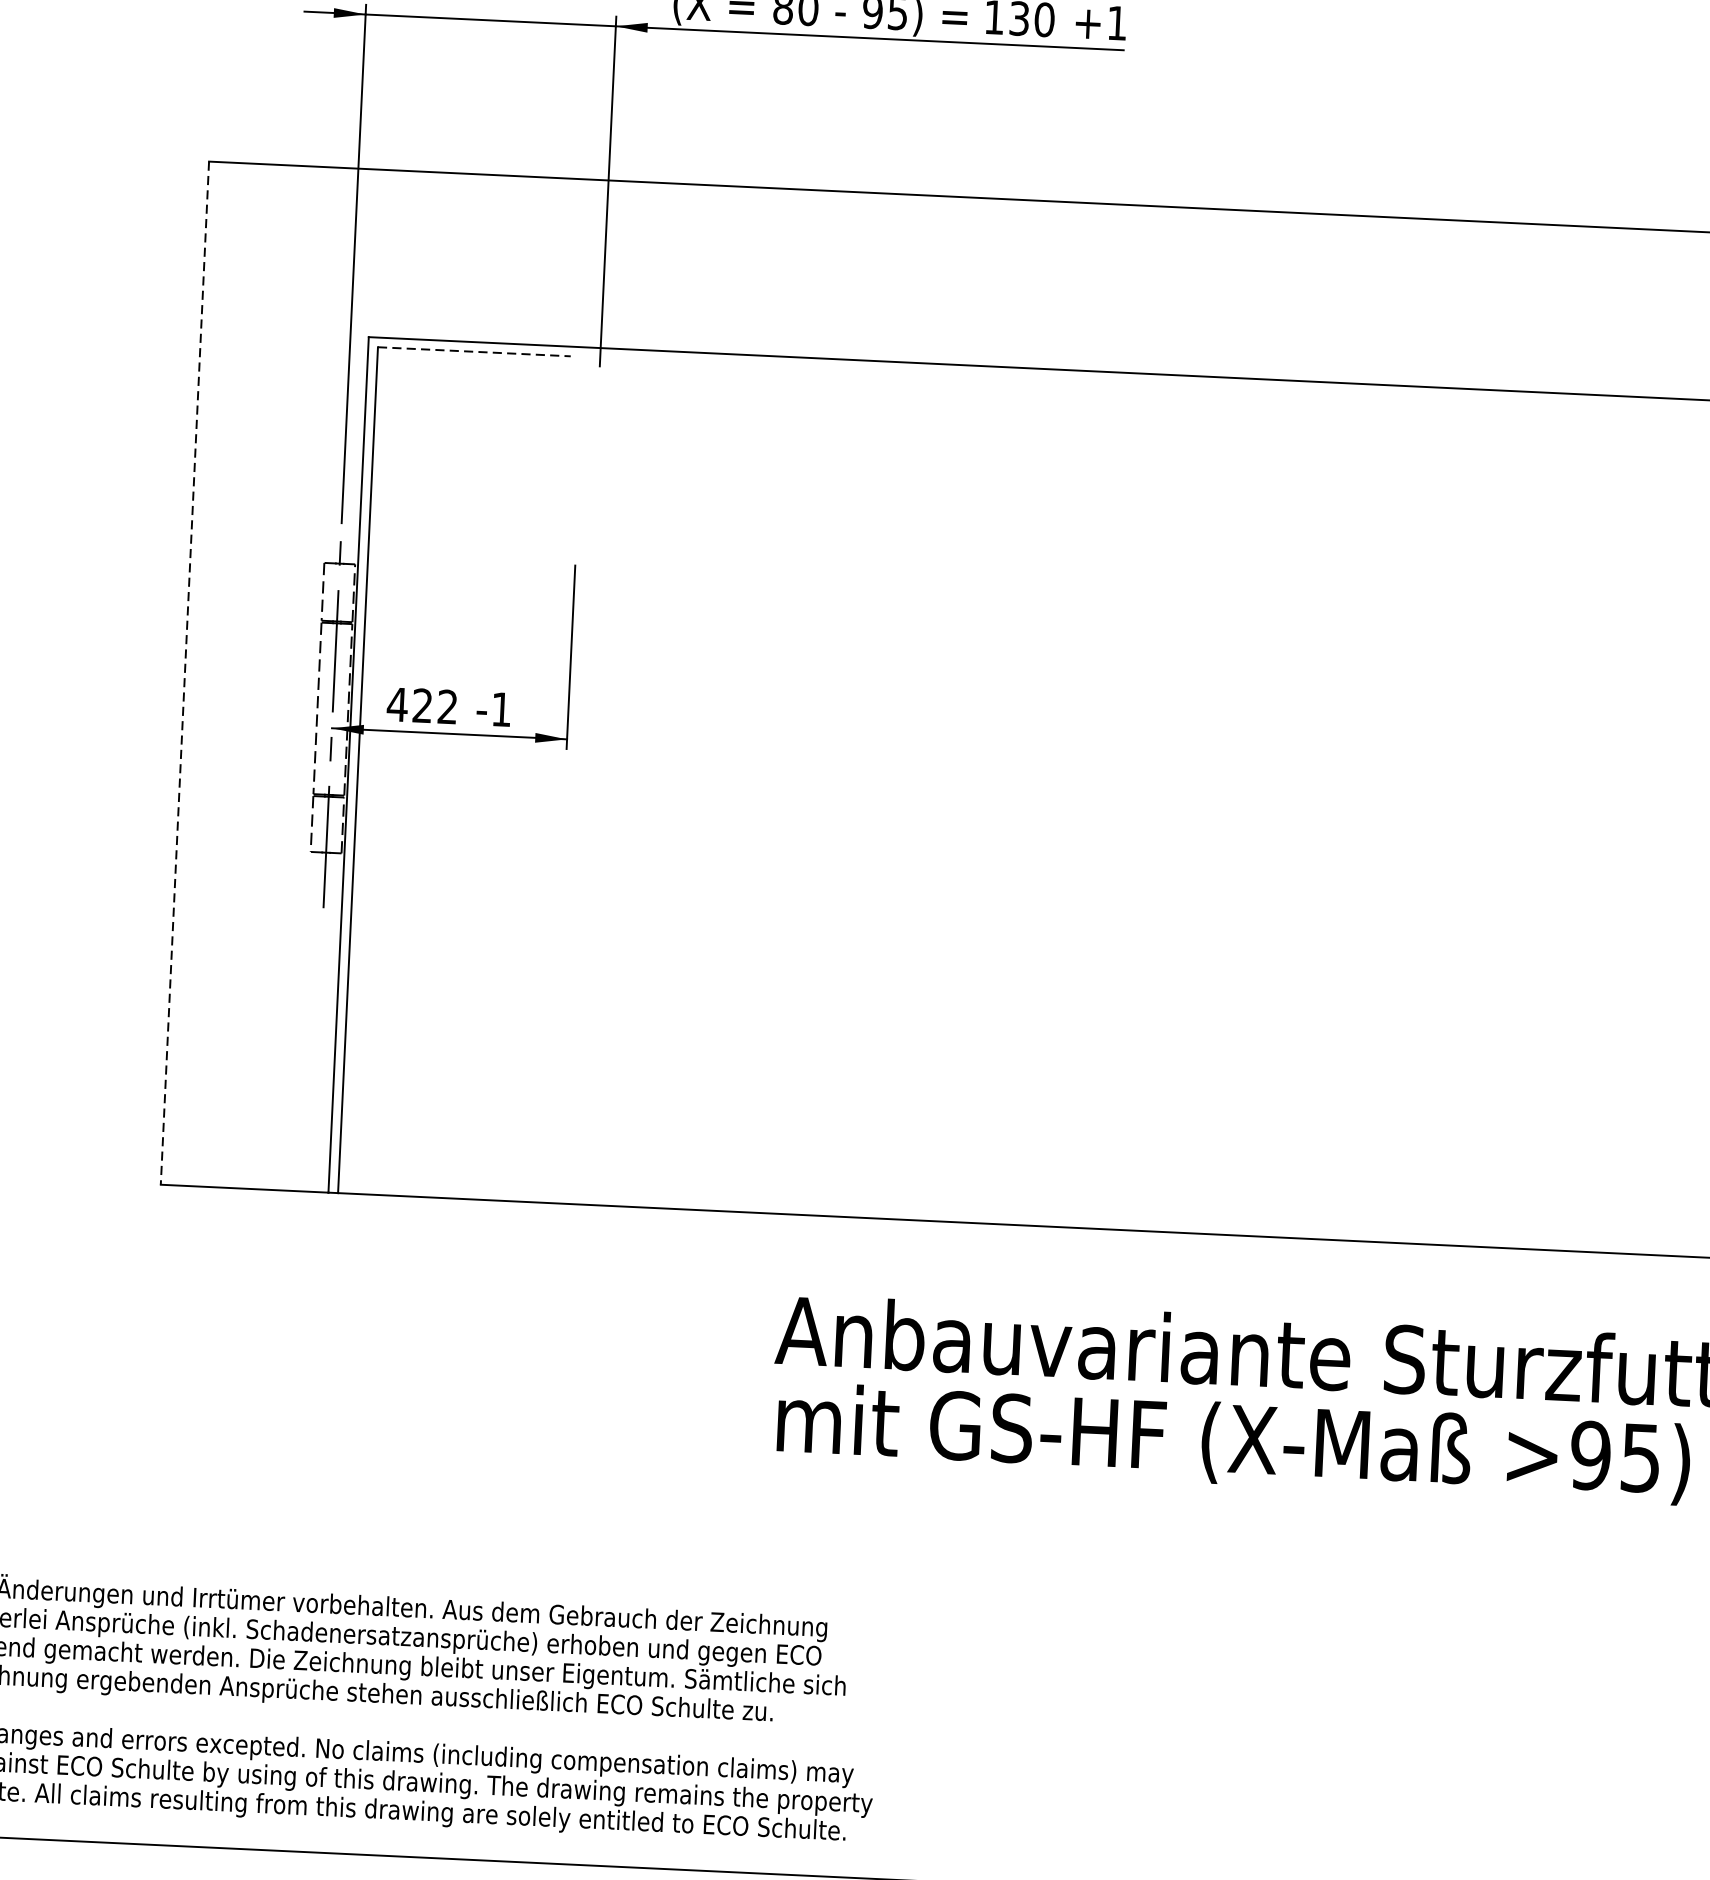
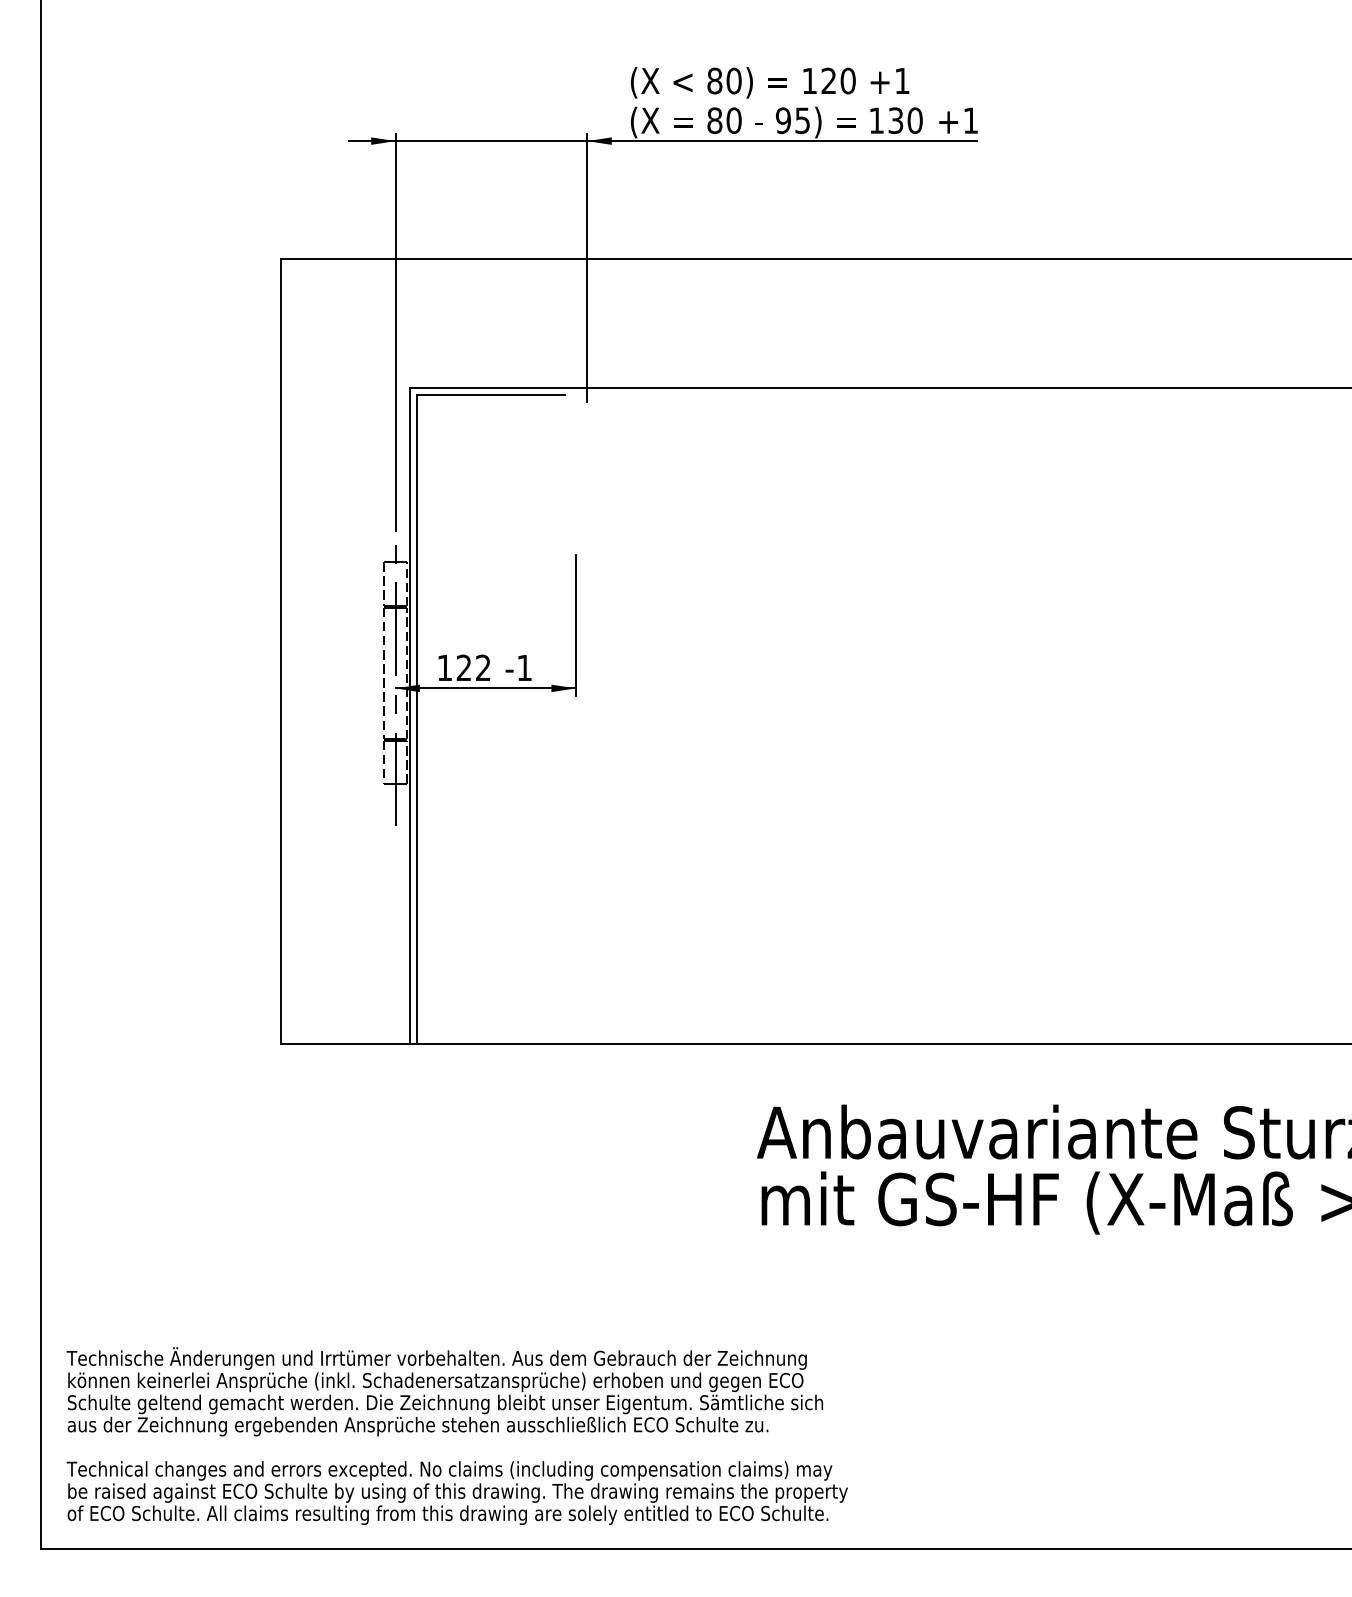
line: (473, 352) -> (490, 395), dashed -> solid
line: (185, 674) -> (281, 652), dashed -> solid
text: (397, 704) -> (444, 667), 422 -> 122

